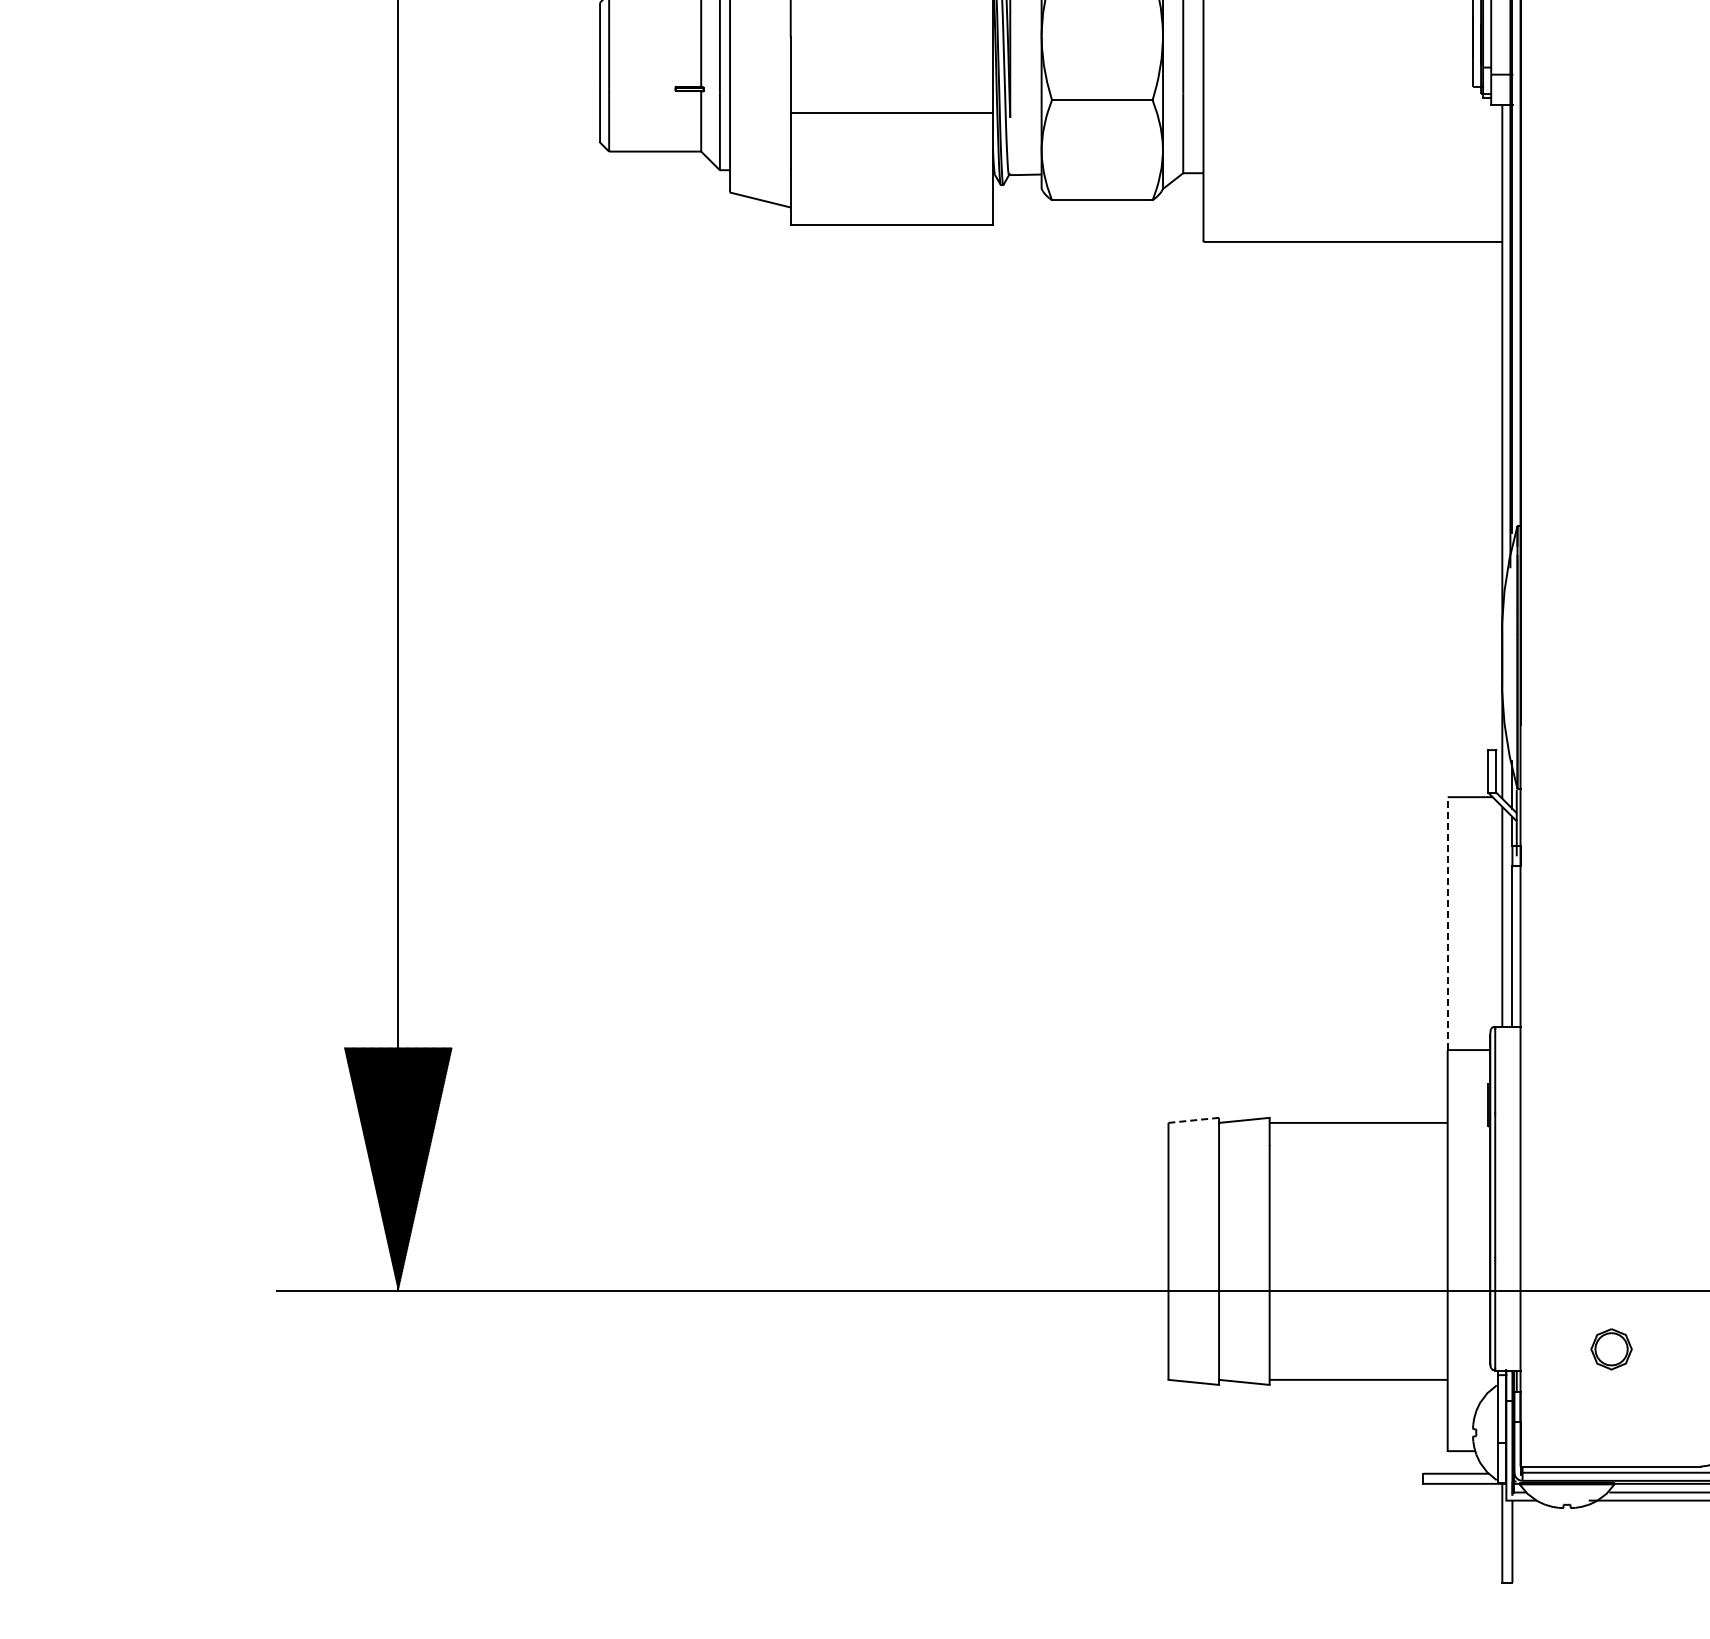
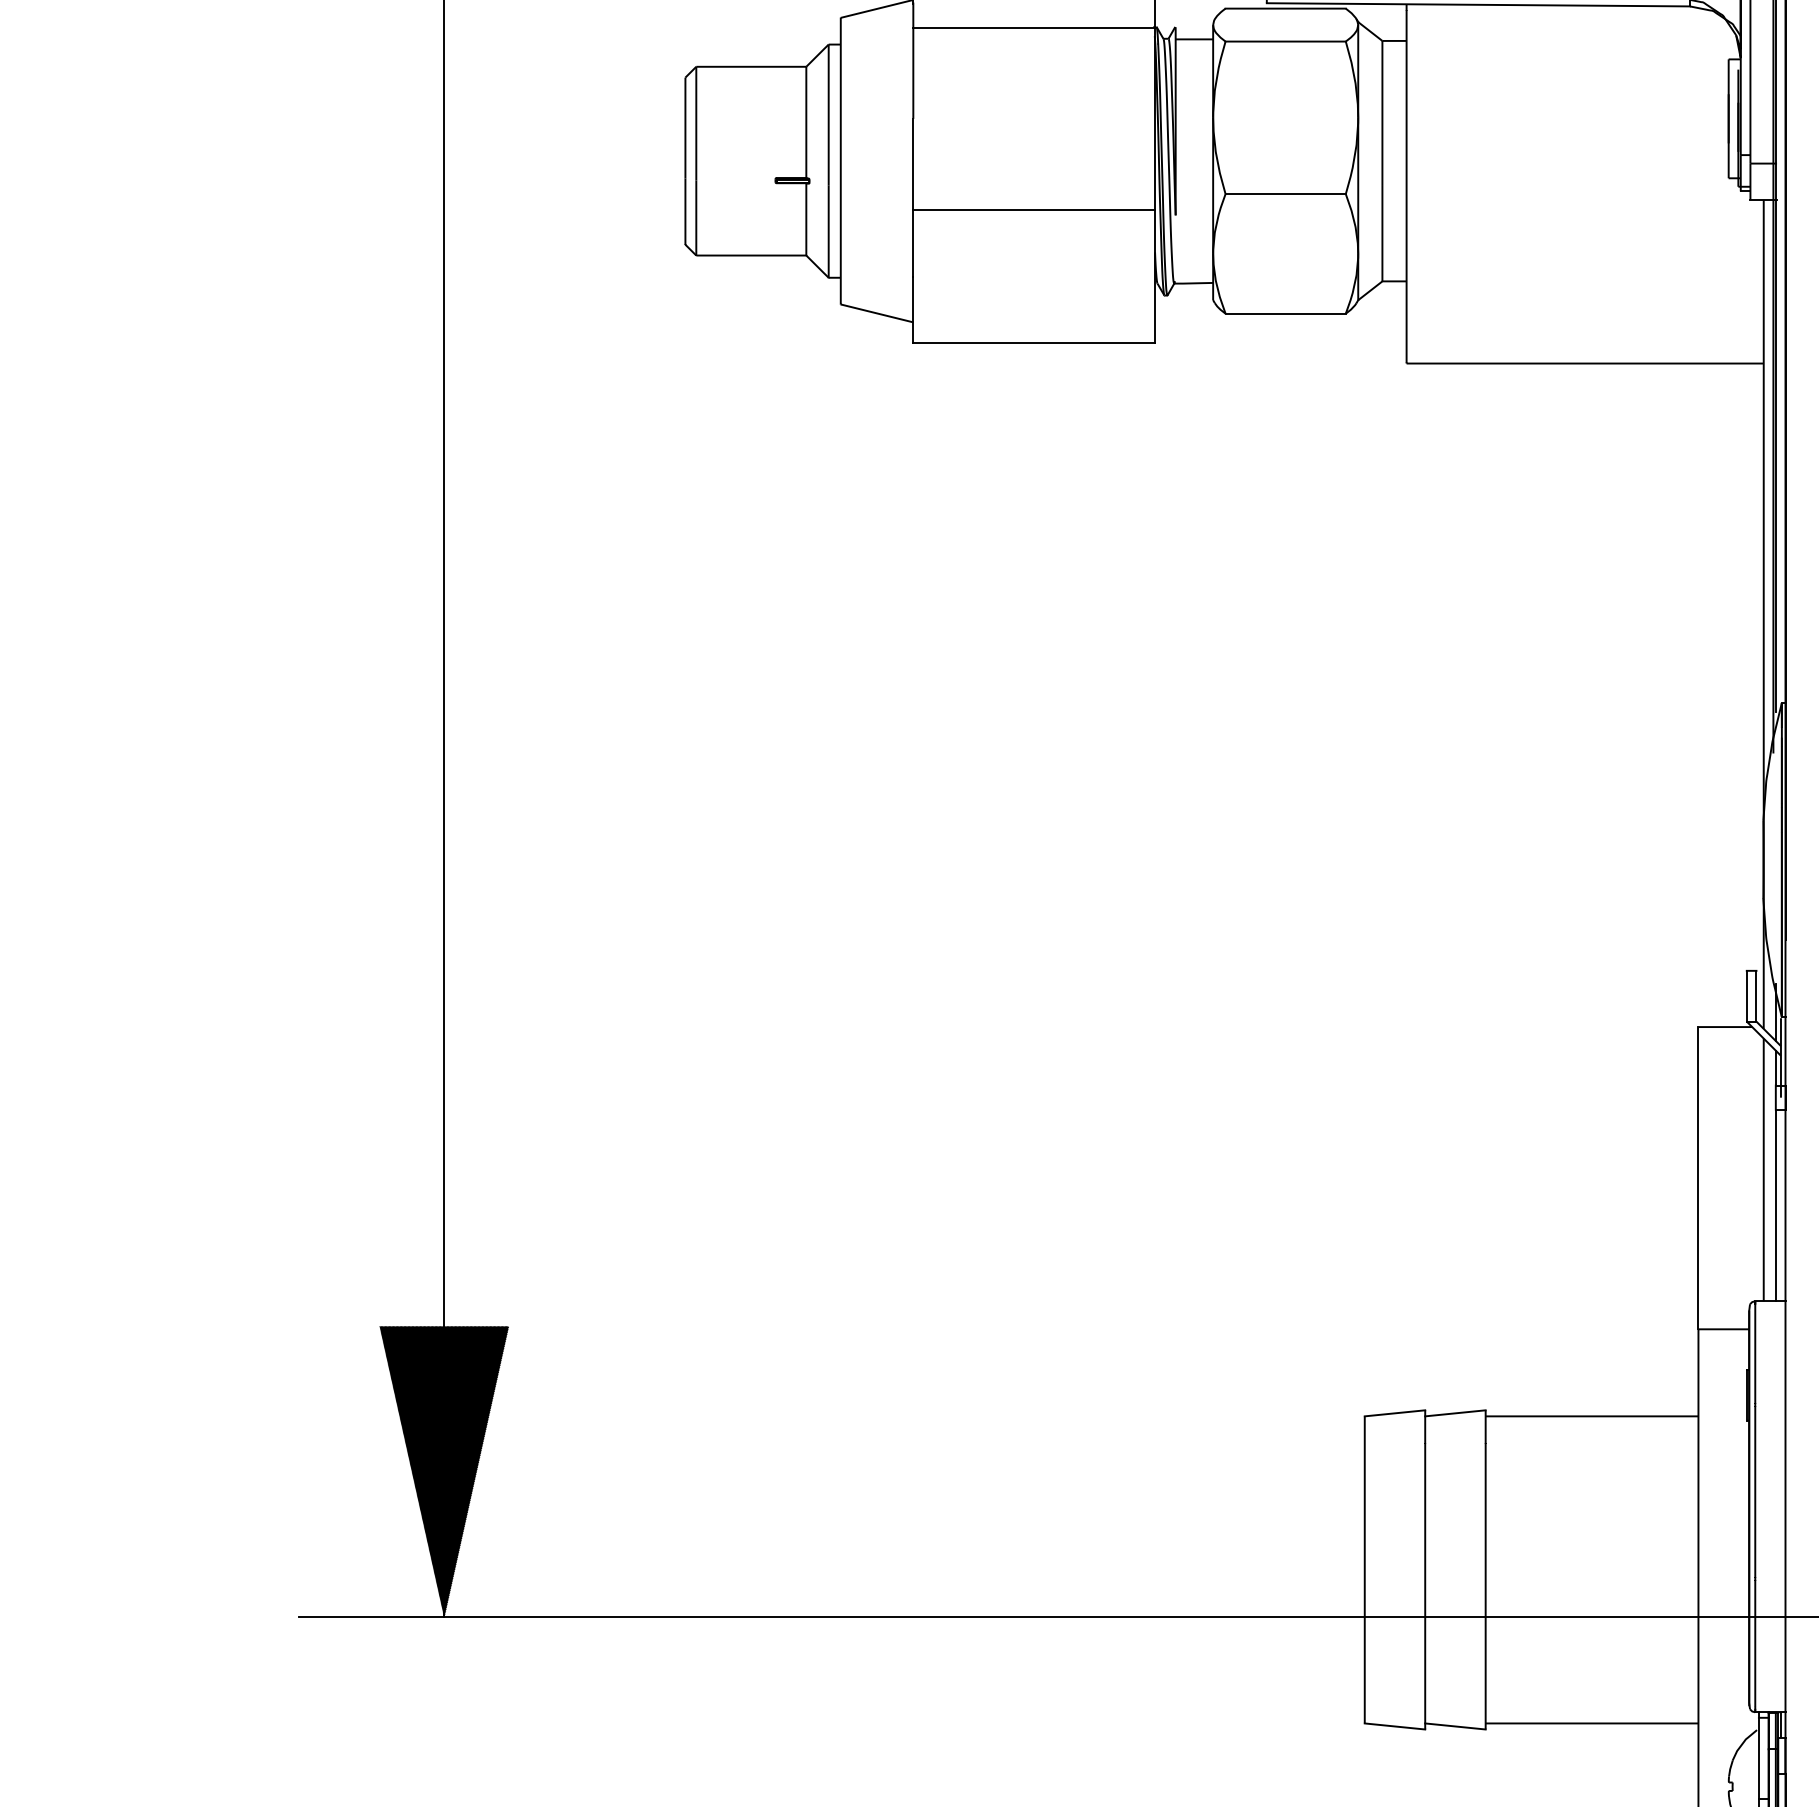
line: (1447, 923) -> (1698, 1178), dashed -> solid
line: (1193, 1120) -> (1394, 1413), dashed -> solid

